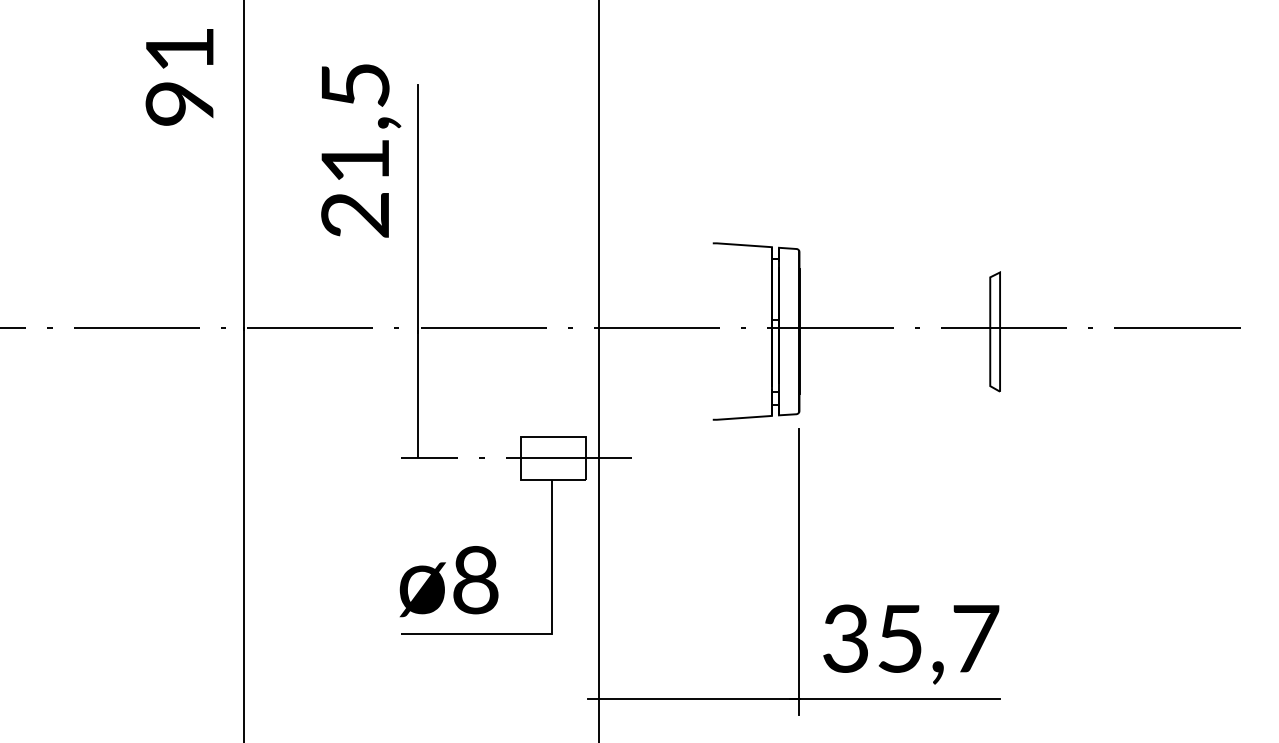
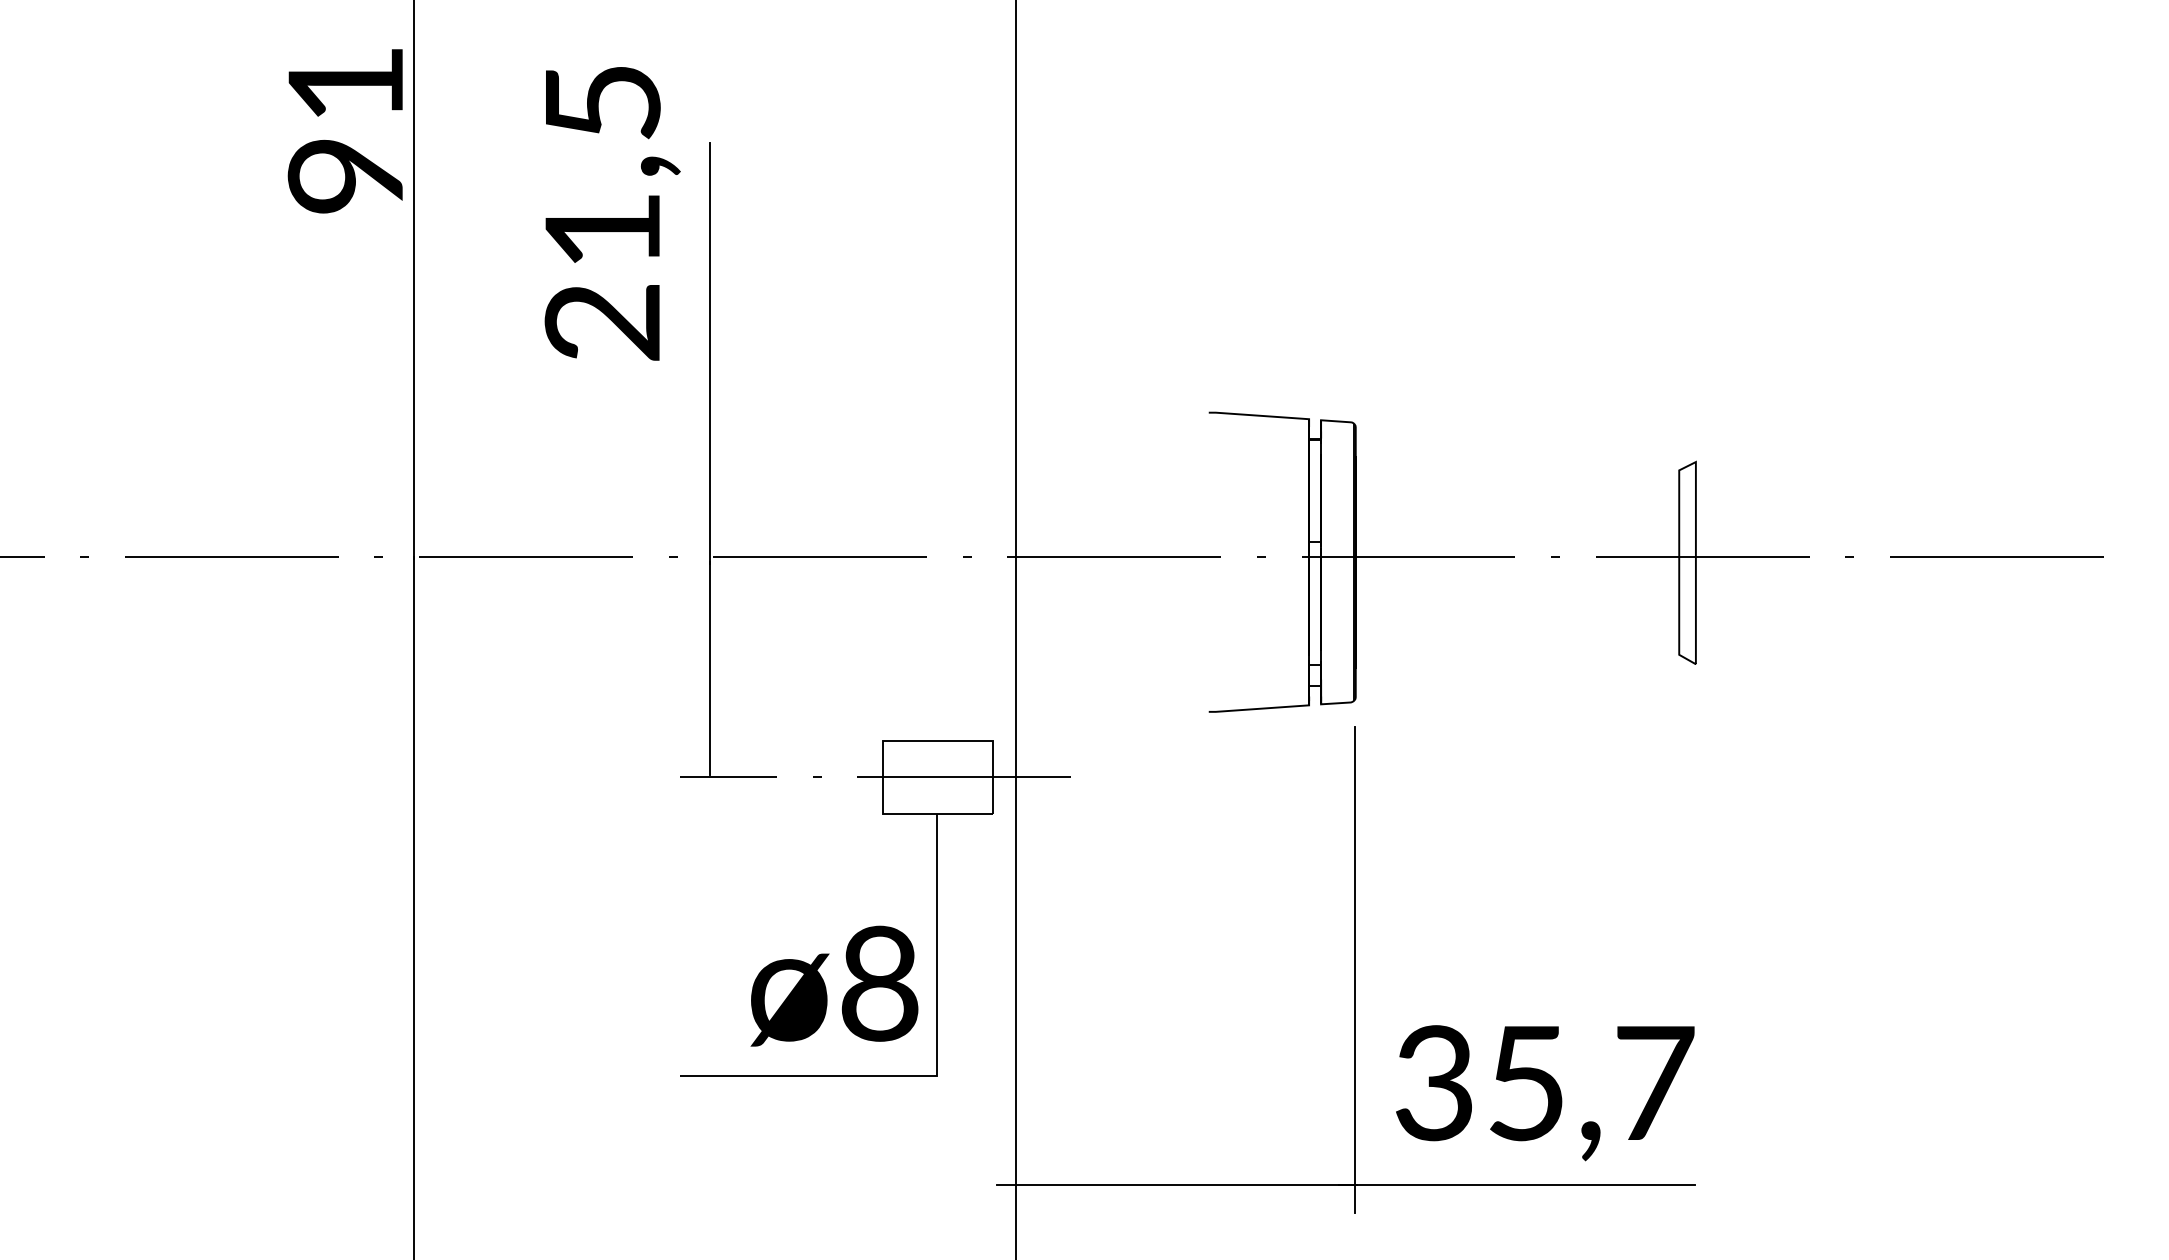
text: (179, 77) -> (345, 131), moved
text: (361, 150) -> (613, 212), moved
text: (448, 581) -> (833, 986), moved

